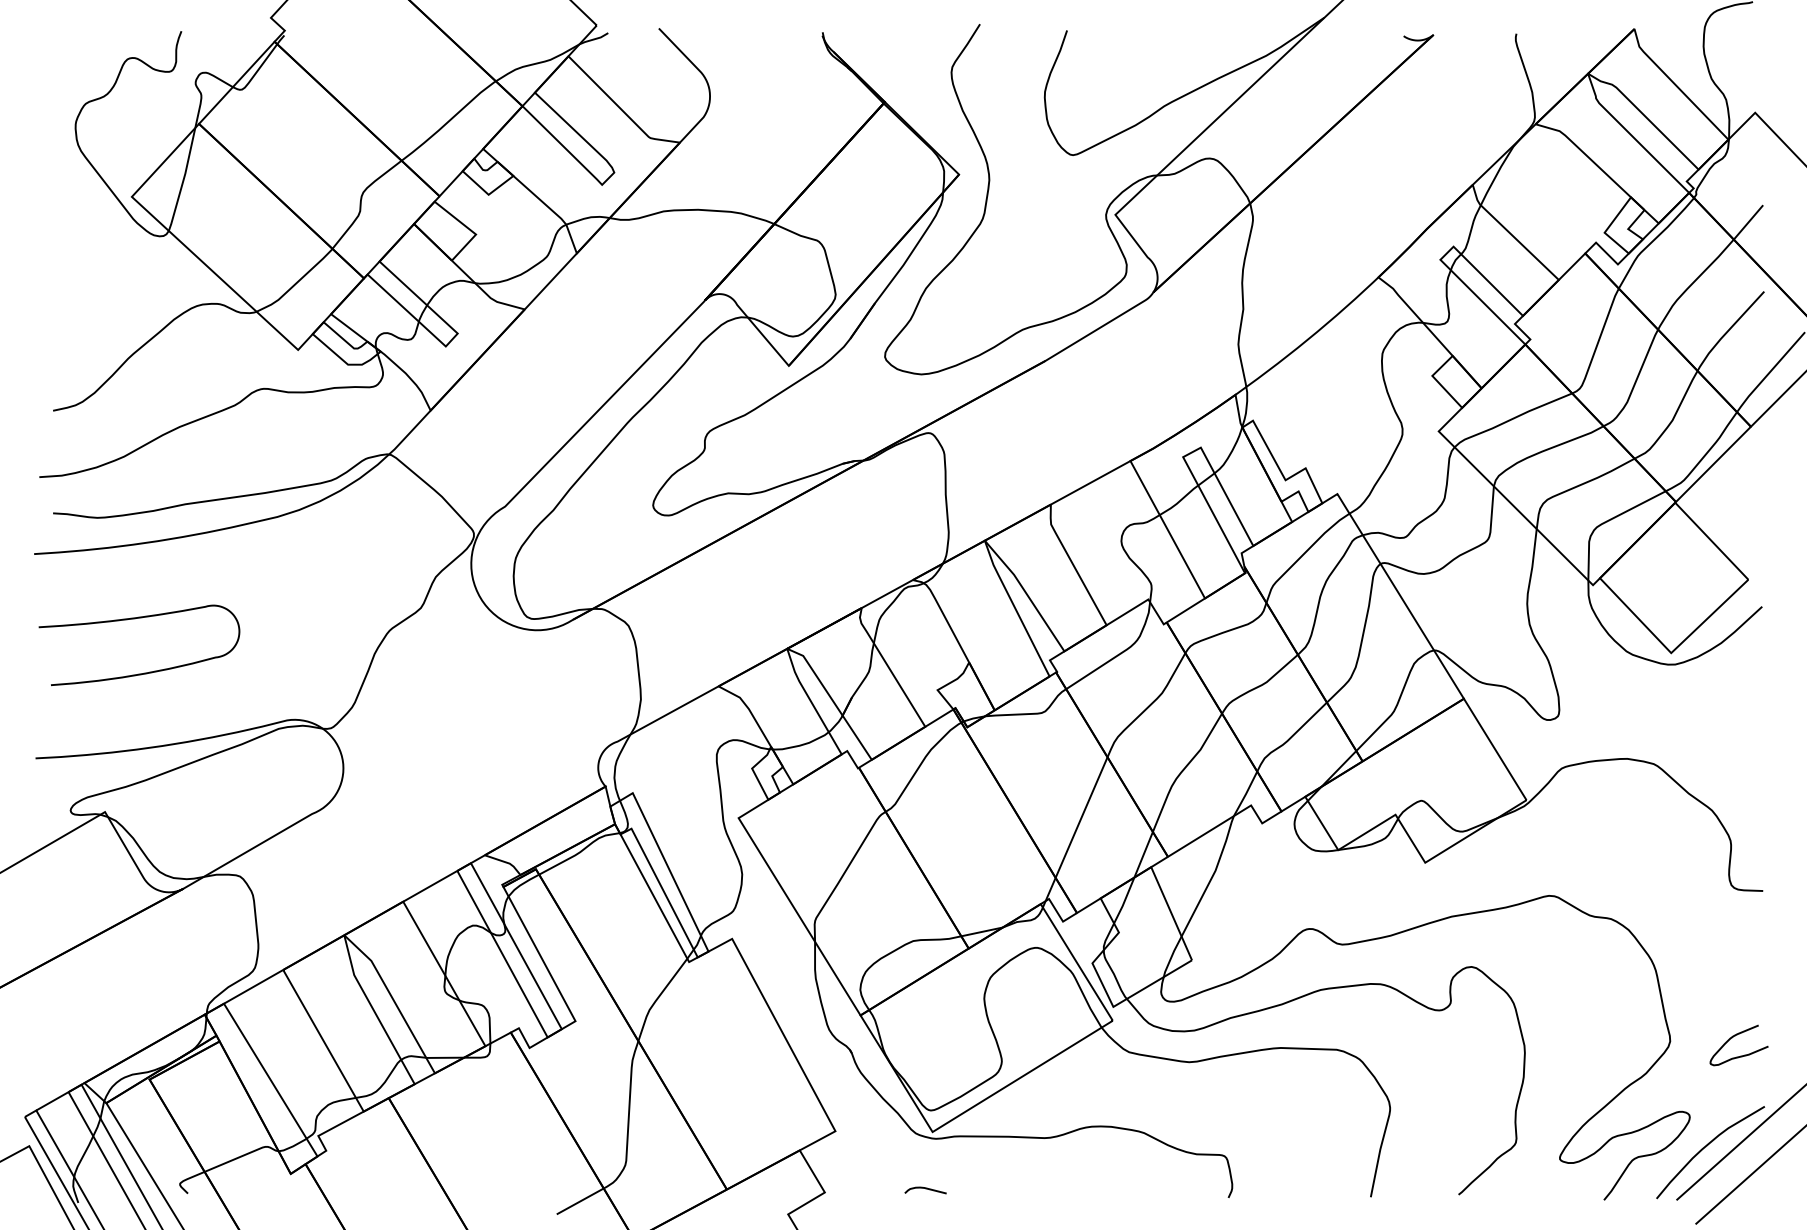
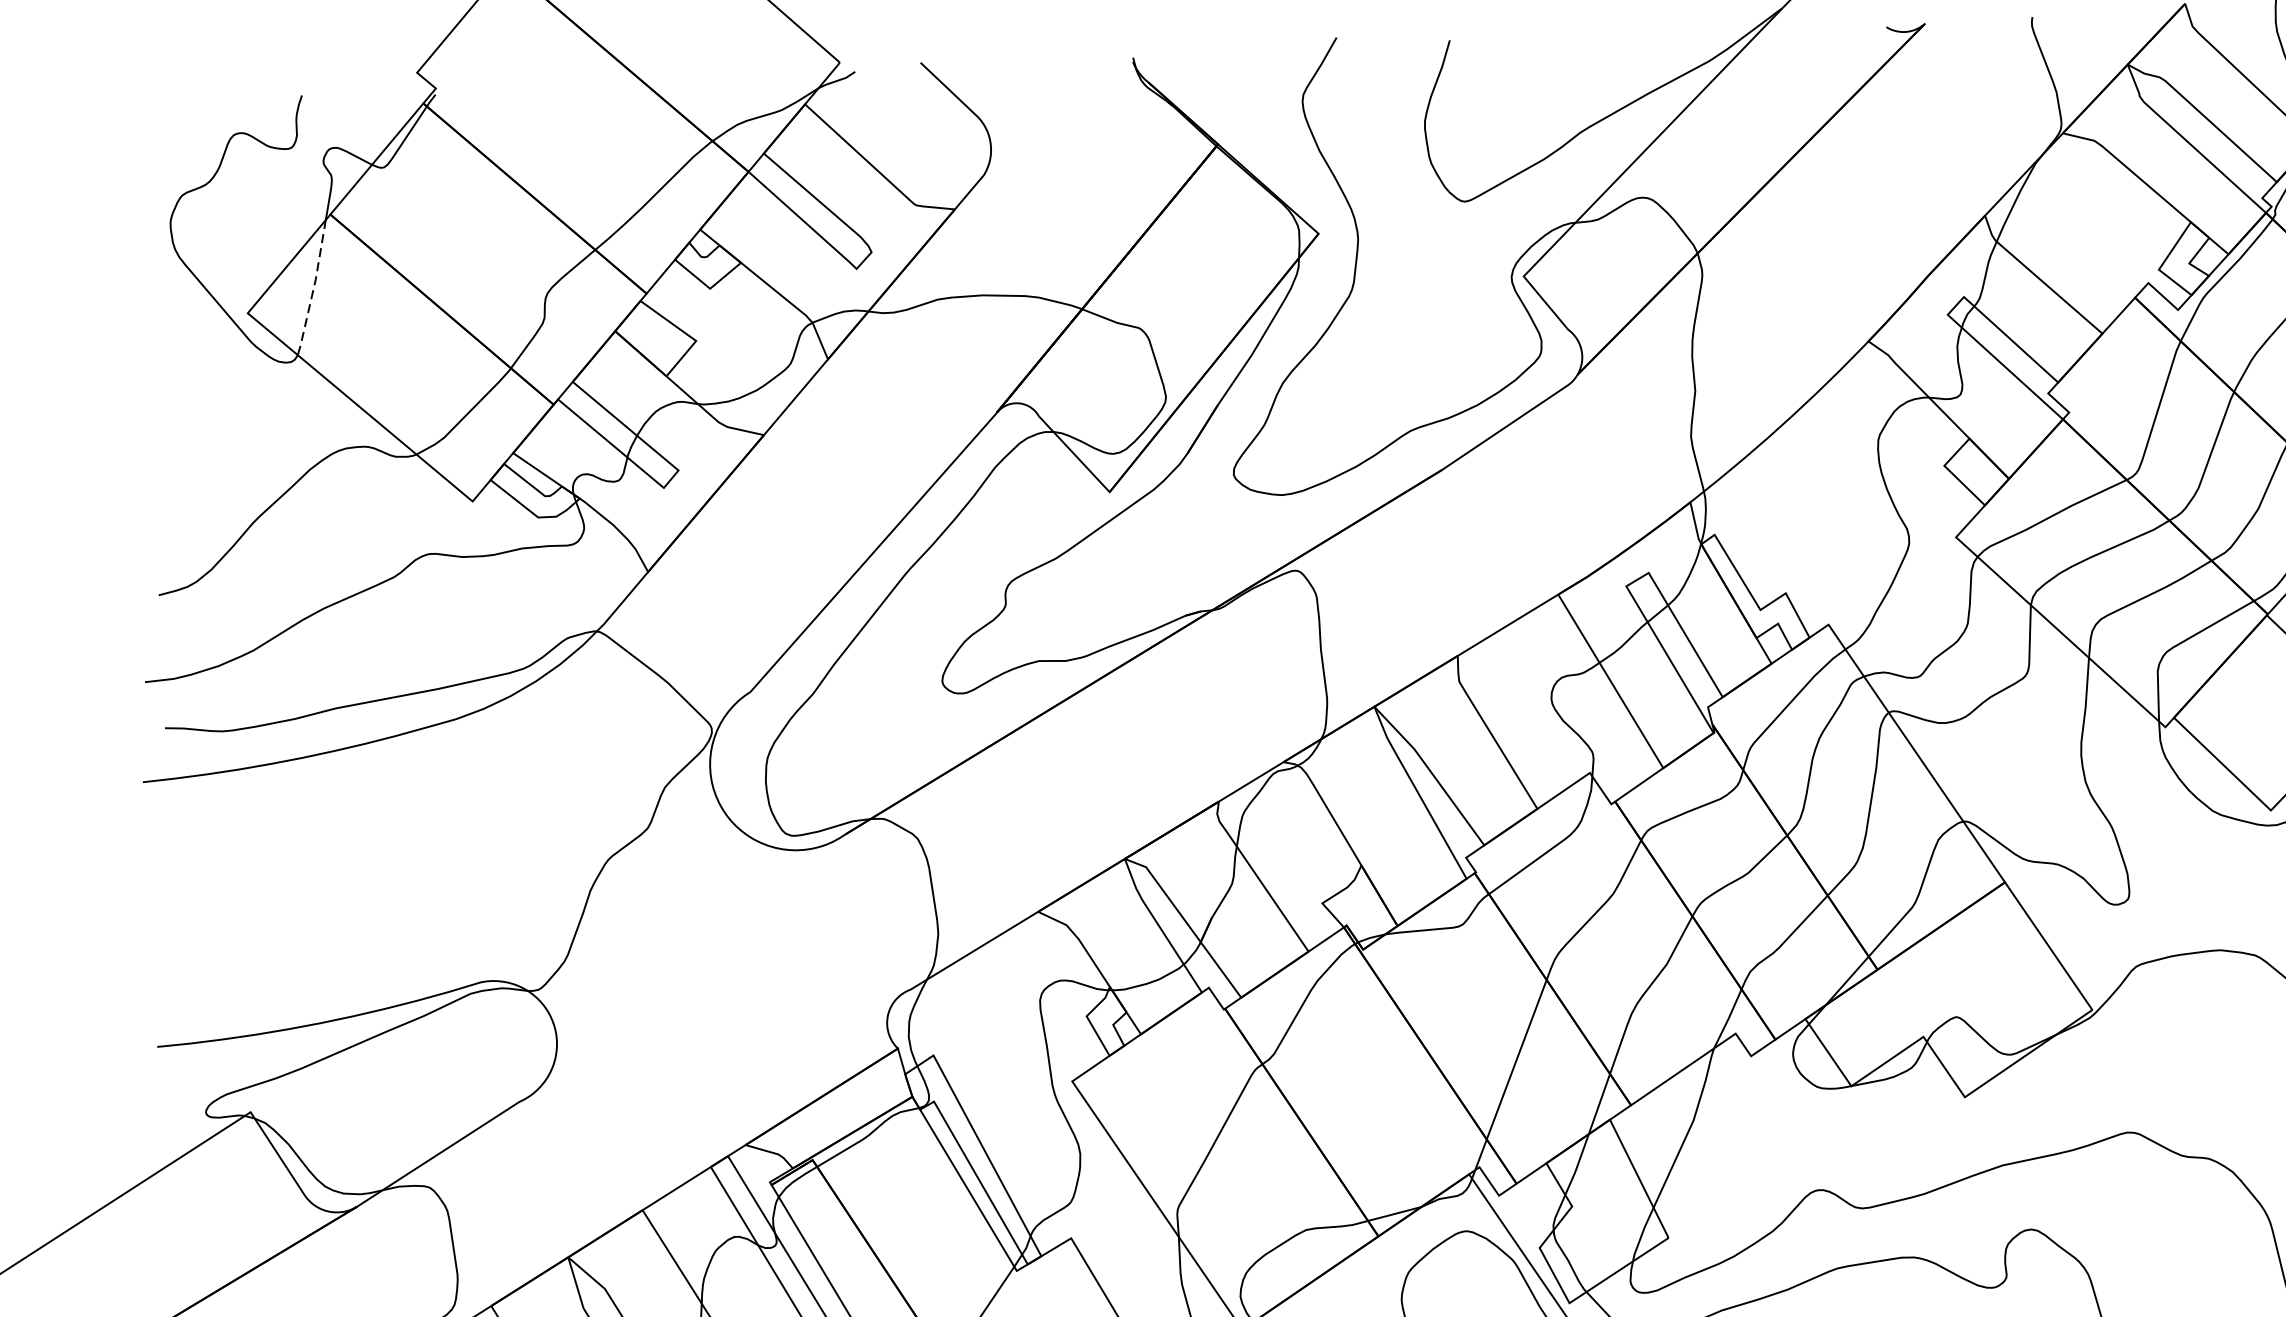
line: (183, 180) -> (313, 288), solid -> dashed
curve: (135, 619) -> (278, 860), removed

